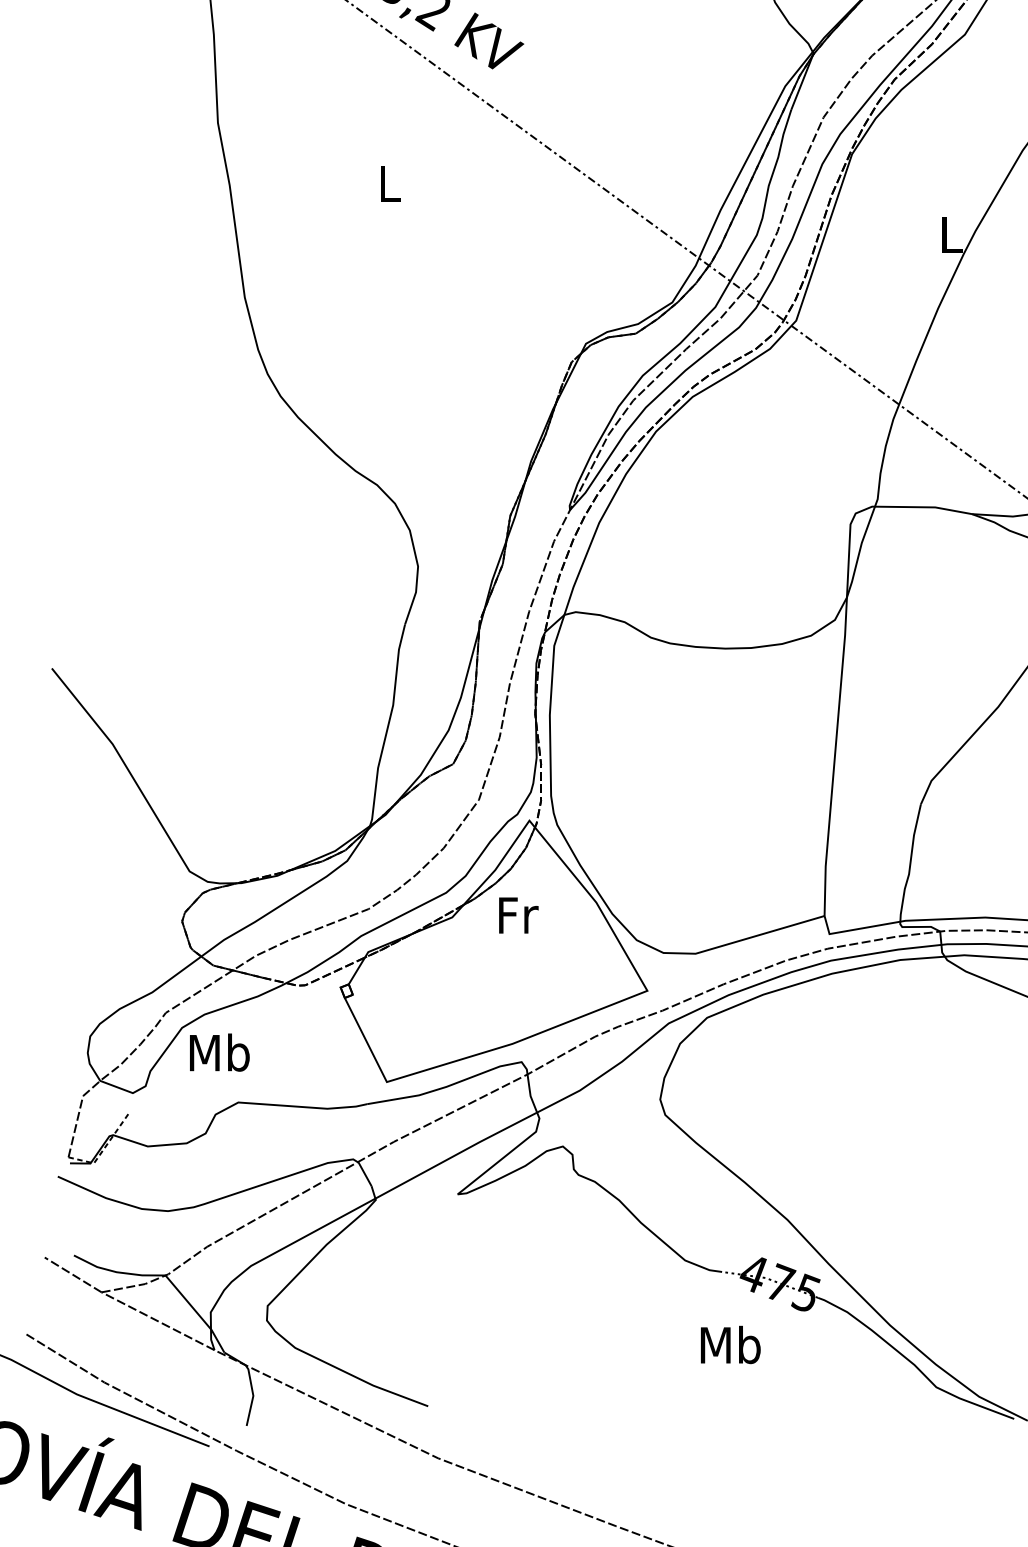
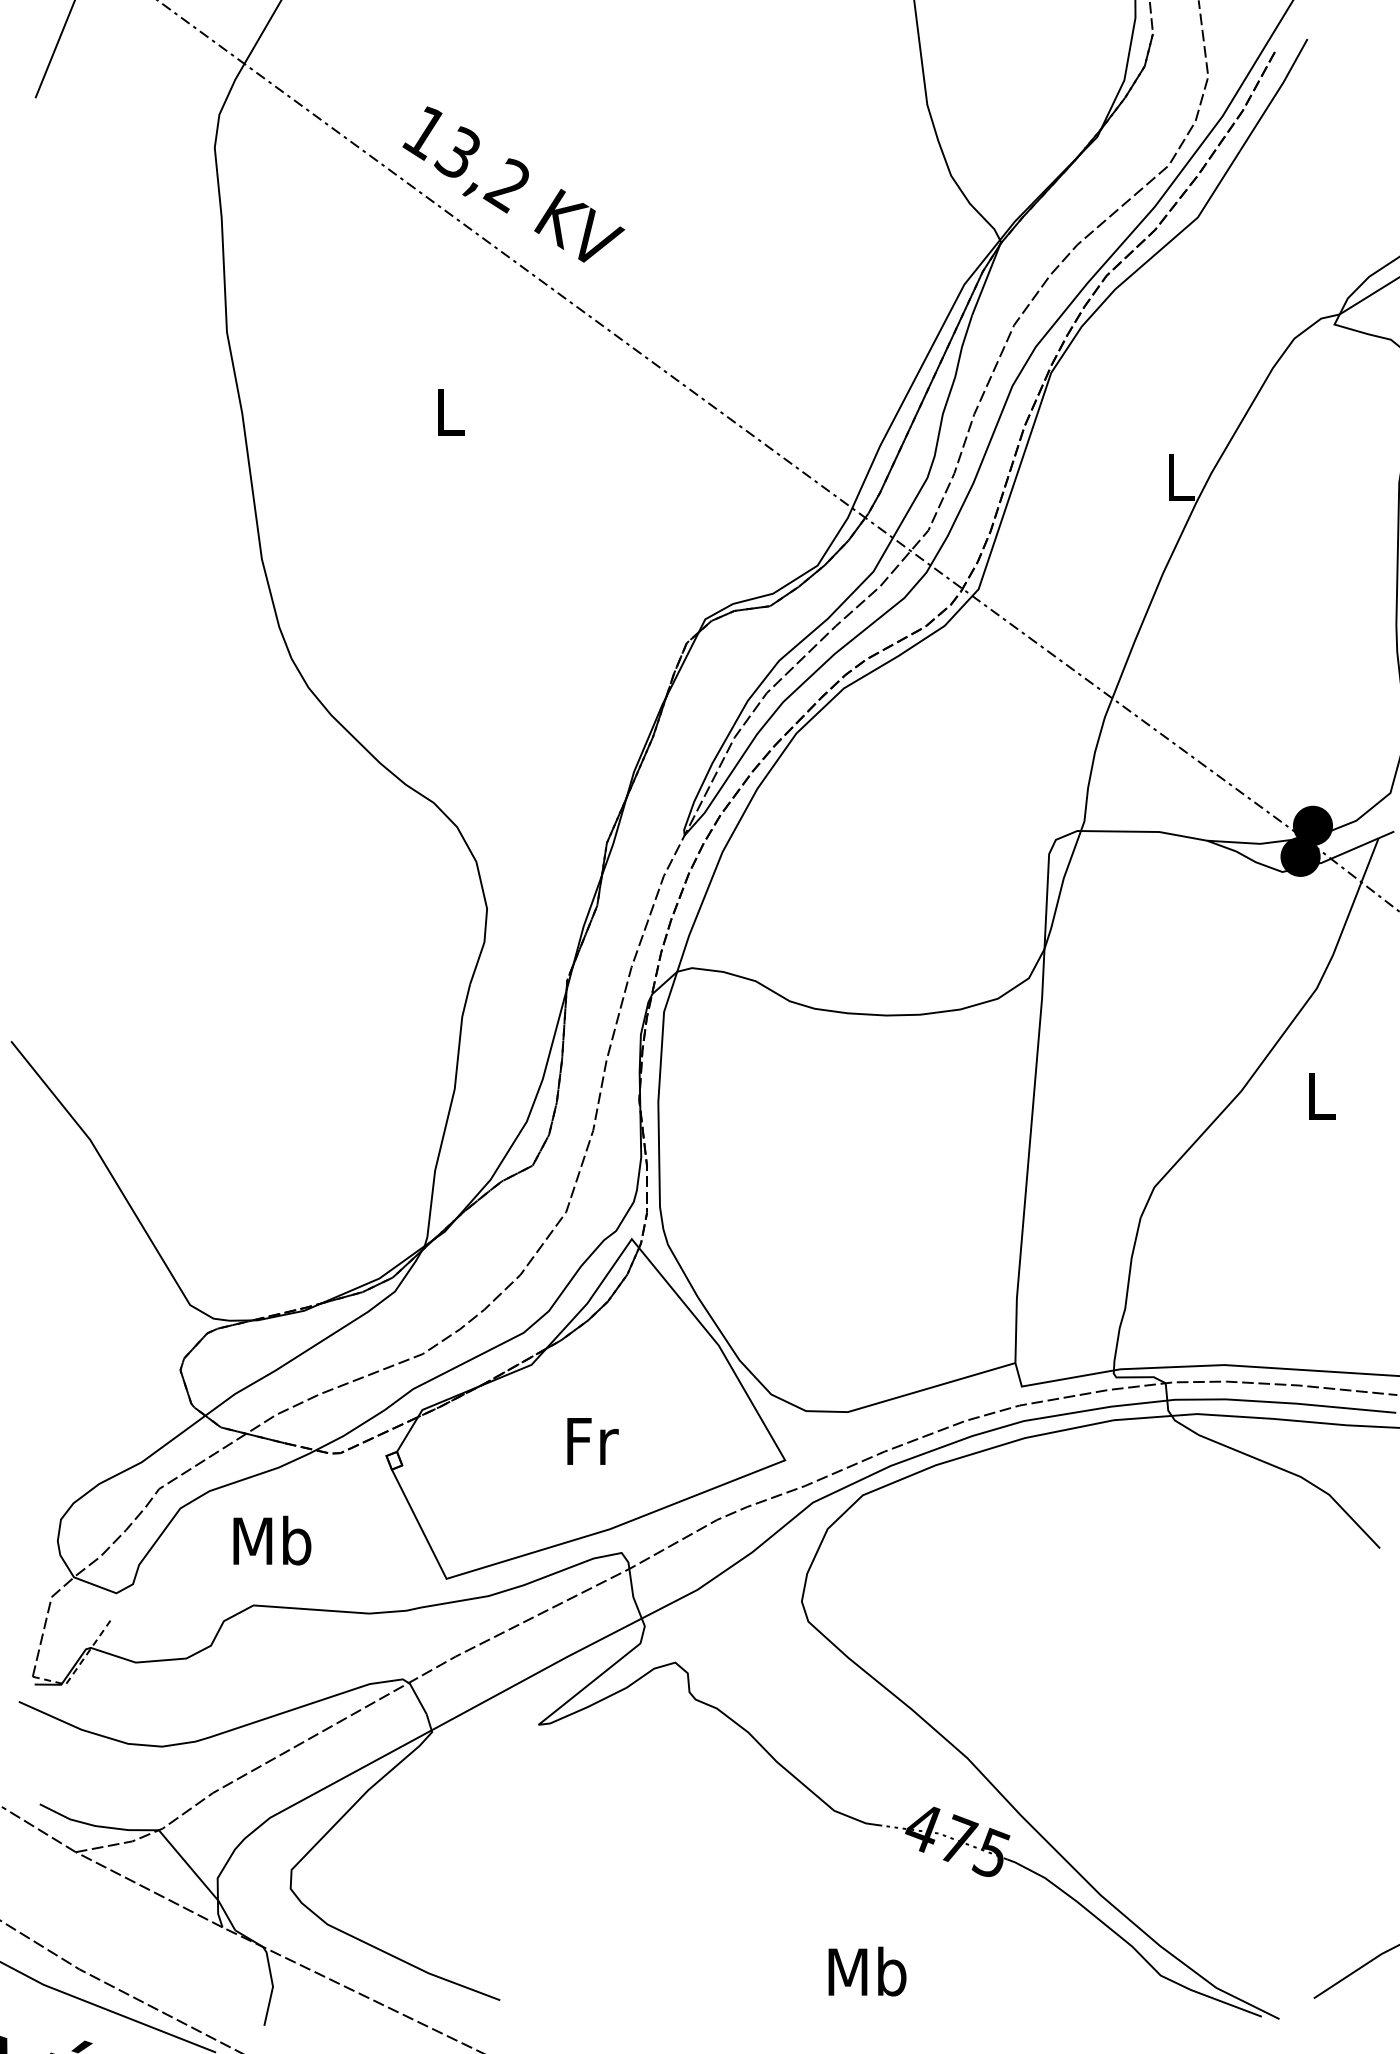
text: (518, 915) -> (592, 1441), moved
text: (219, 1052) -> (272, 1540), moved
text: (730, 1344) -> (867, 1971), moved

